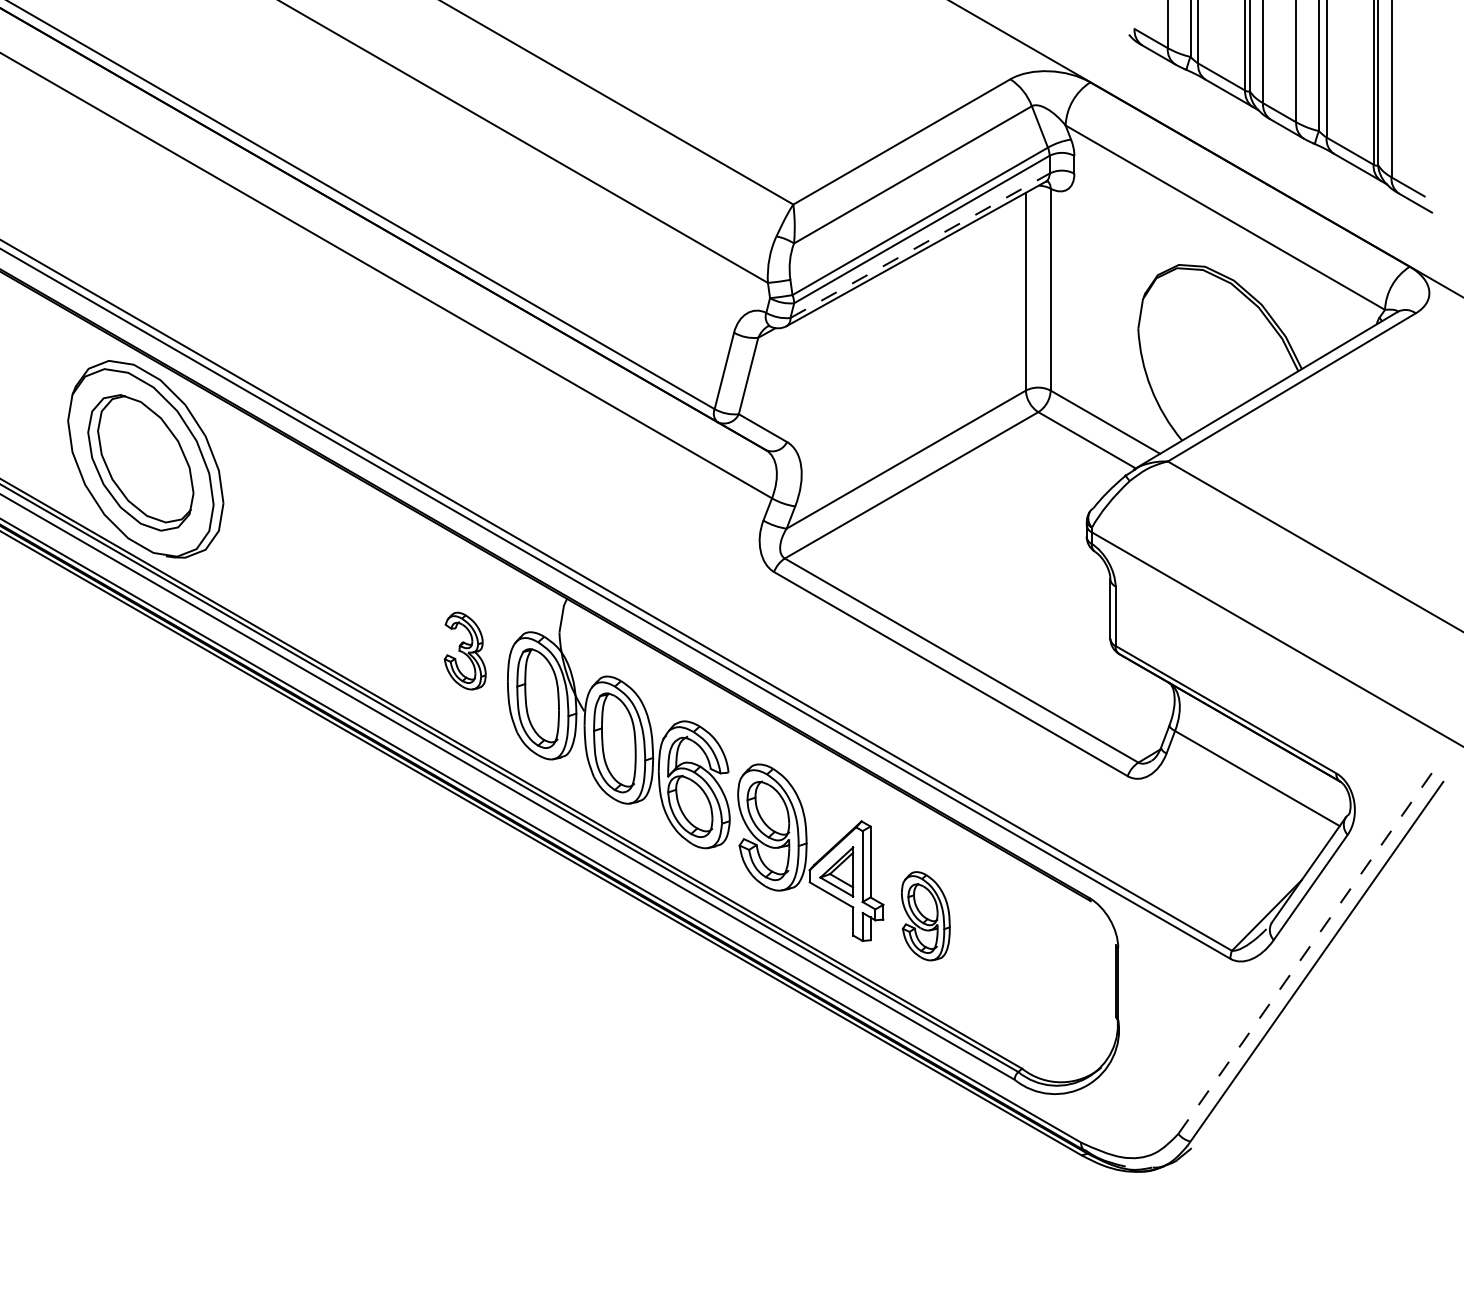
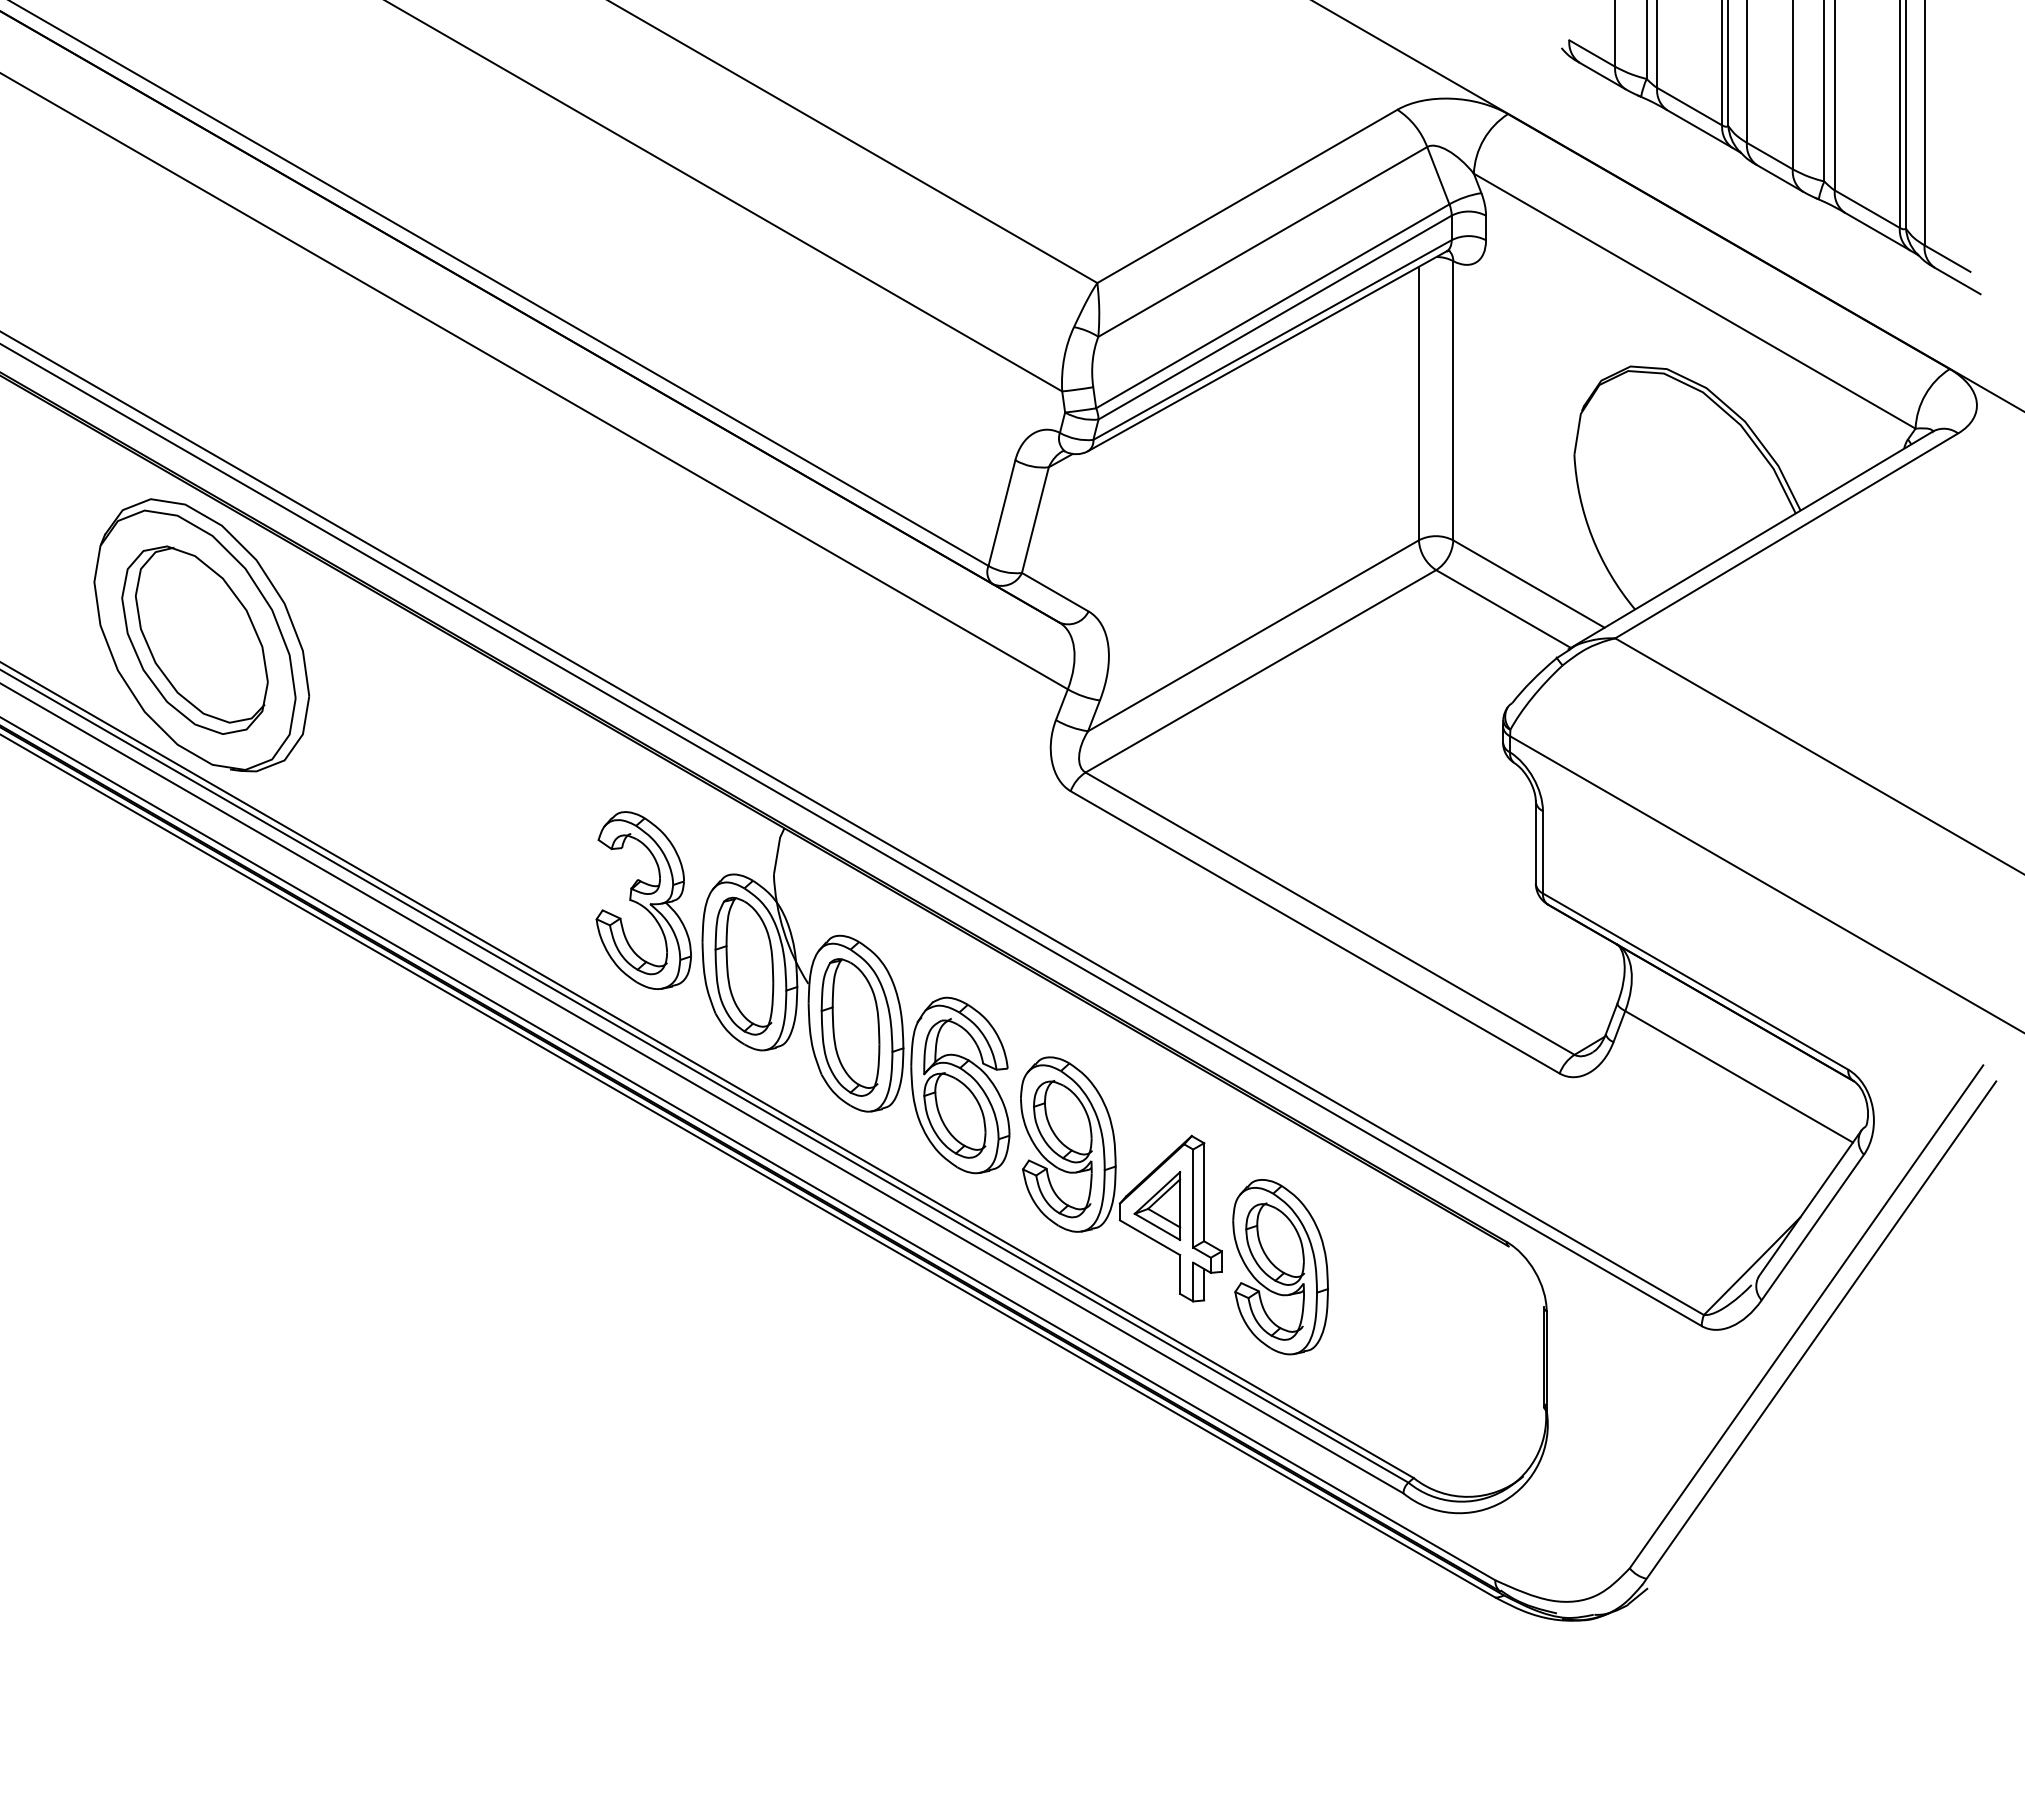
line: (920, 245) -> (1272, 339), dashed -> solid
part: (465, 651) -> (643, 900), size x1.67
part: (925, 916) -> (1280, 1267), size x1.43
line: (1306, 951) -> (1806, 1316), dashed -> solid

